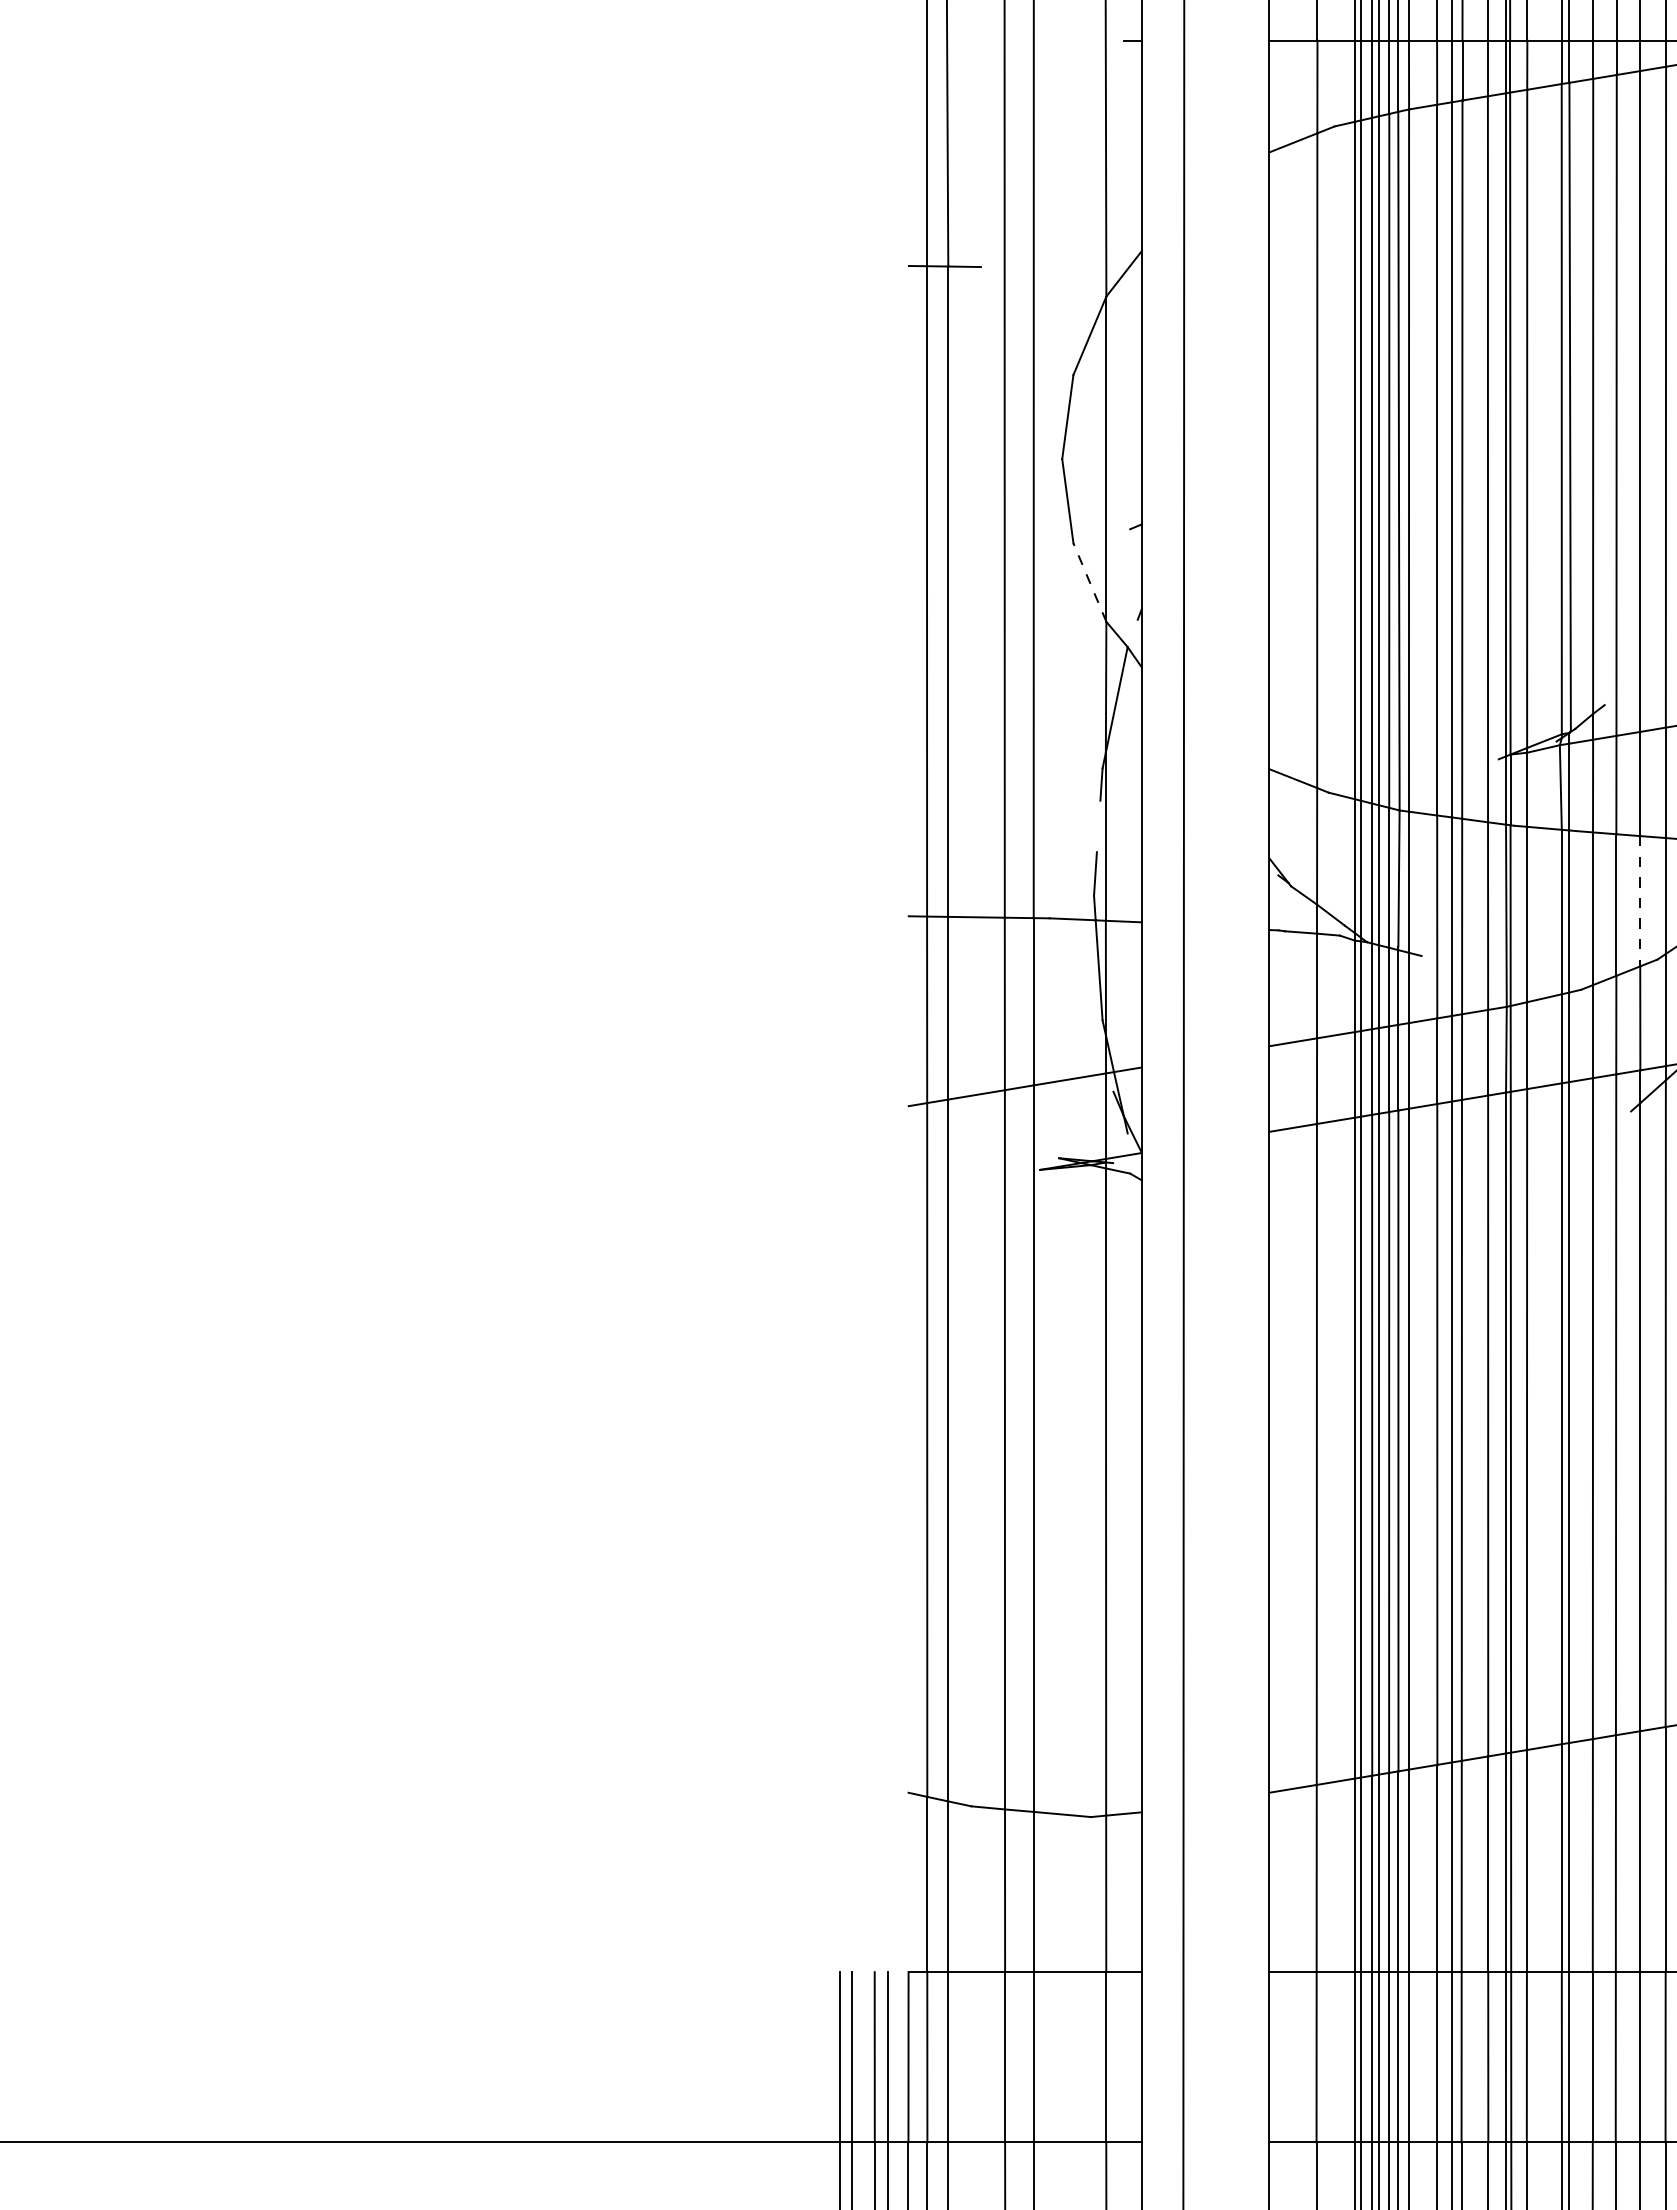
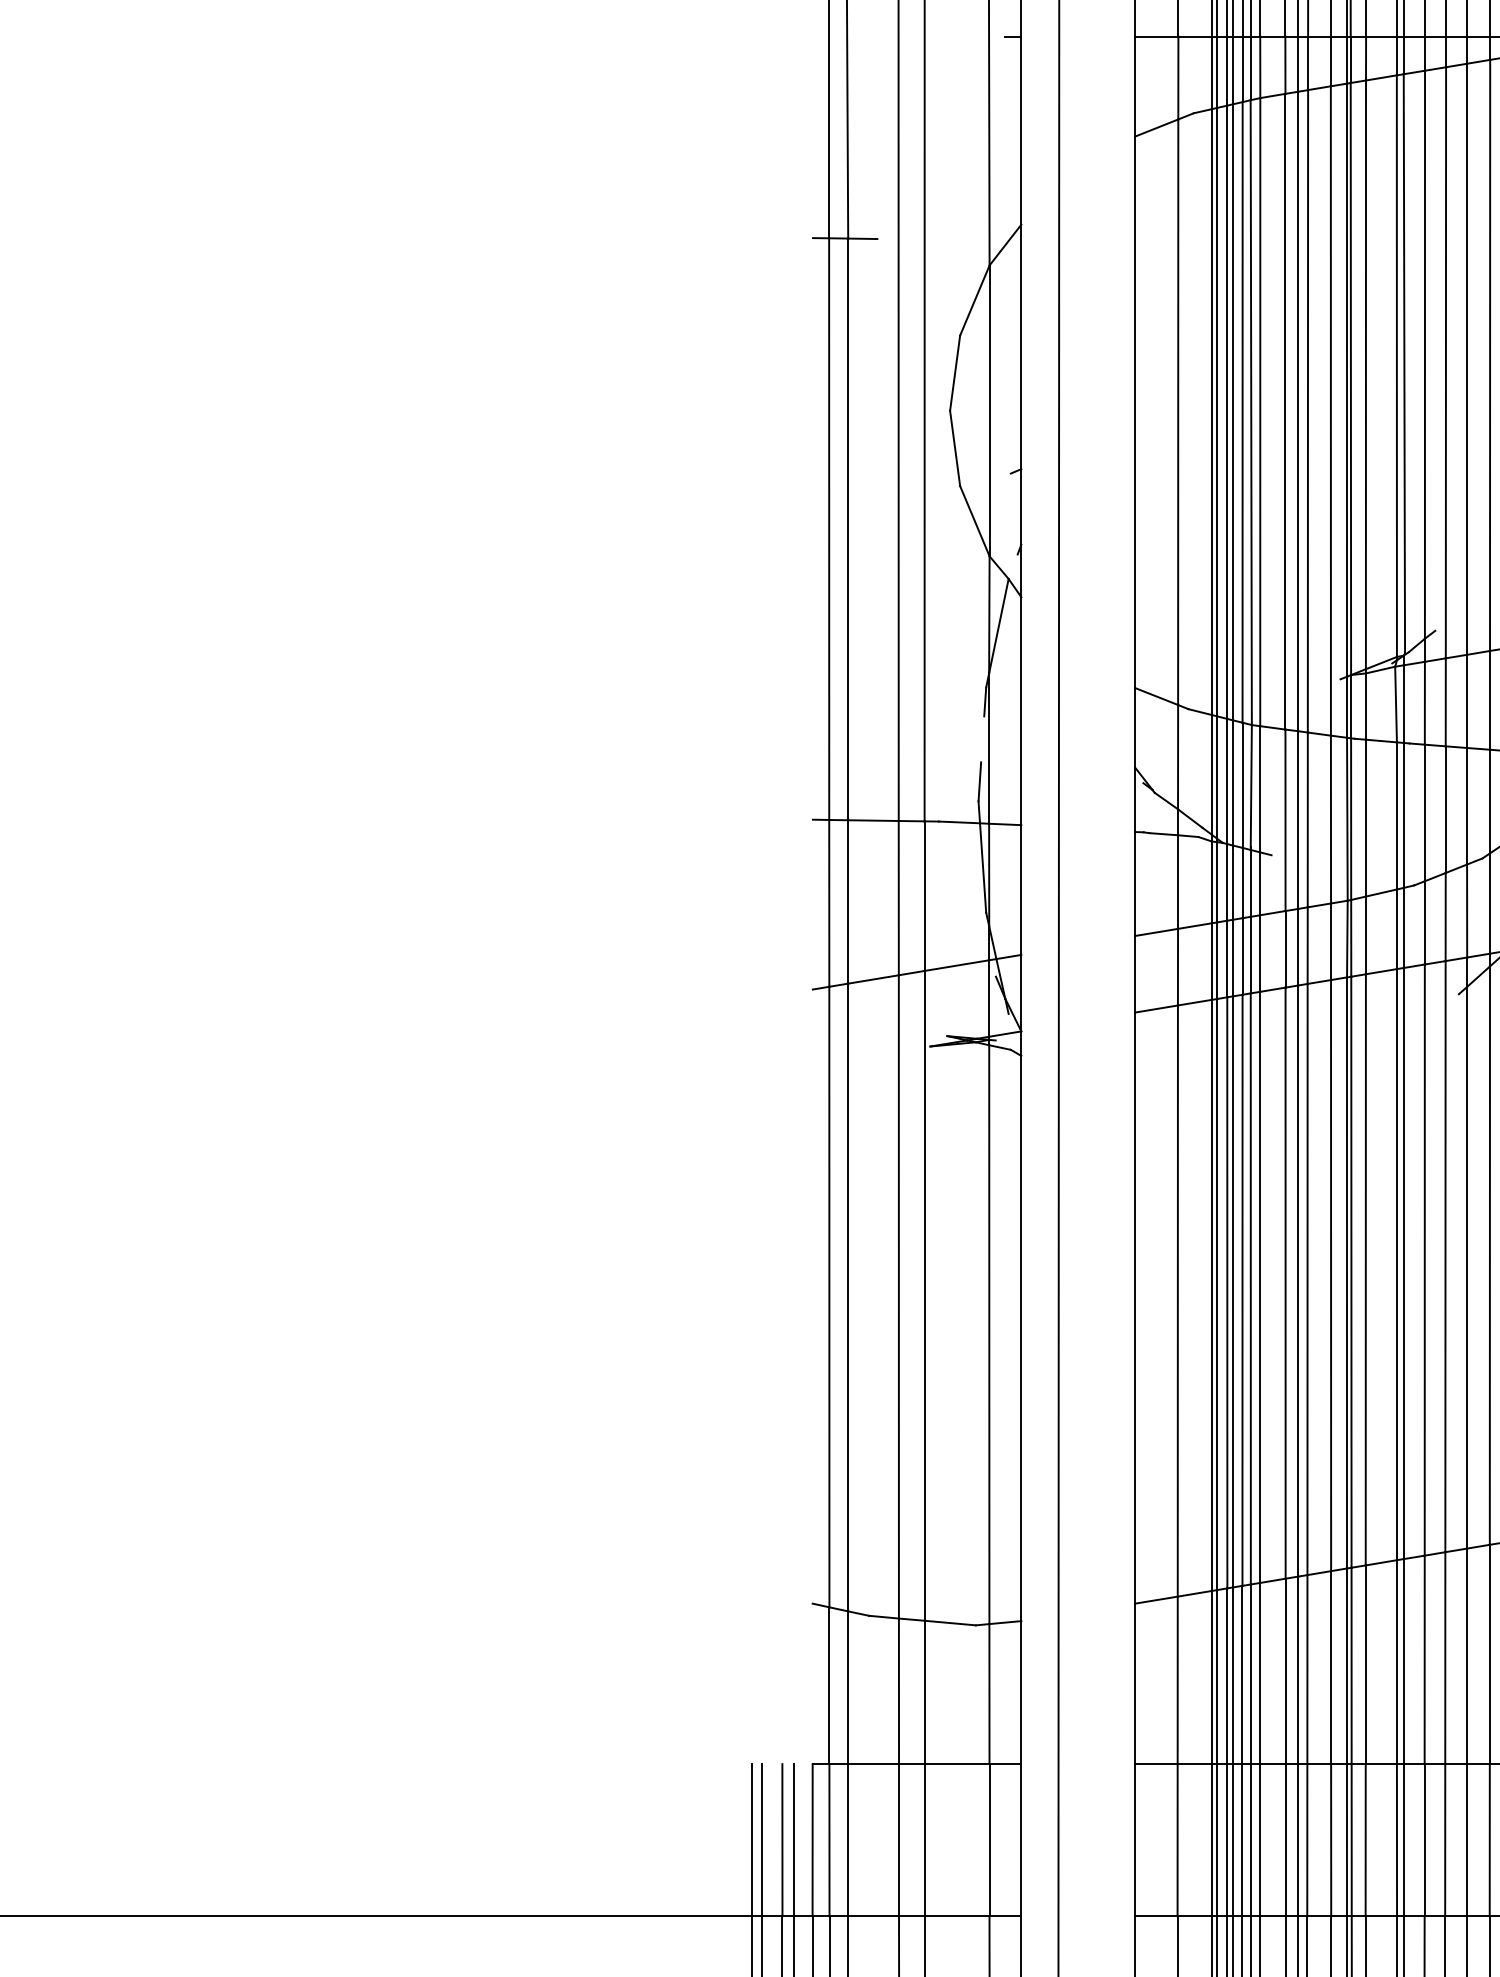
line: (1089, 582) -> (974, 521), dashed -> solid
line: (1640, 901) -> (1467, 806), dashed -> solid

